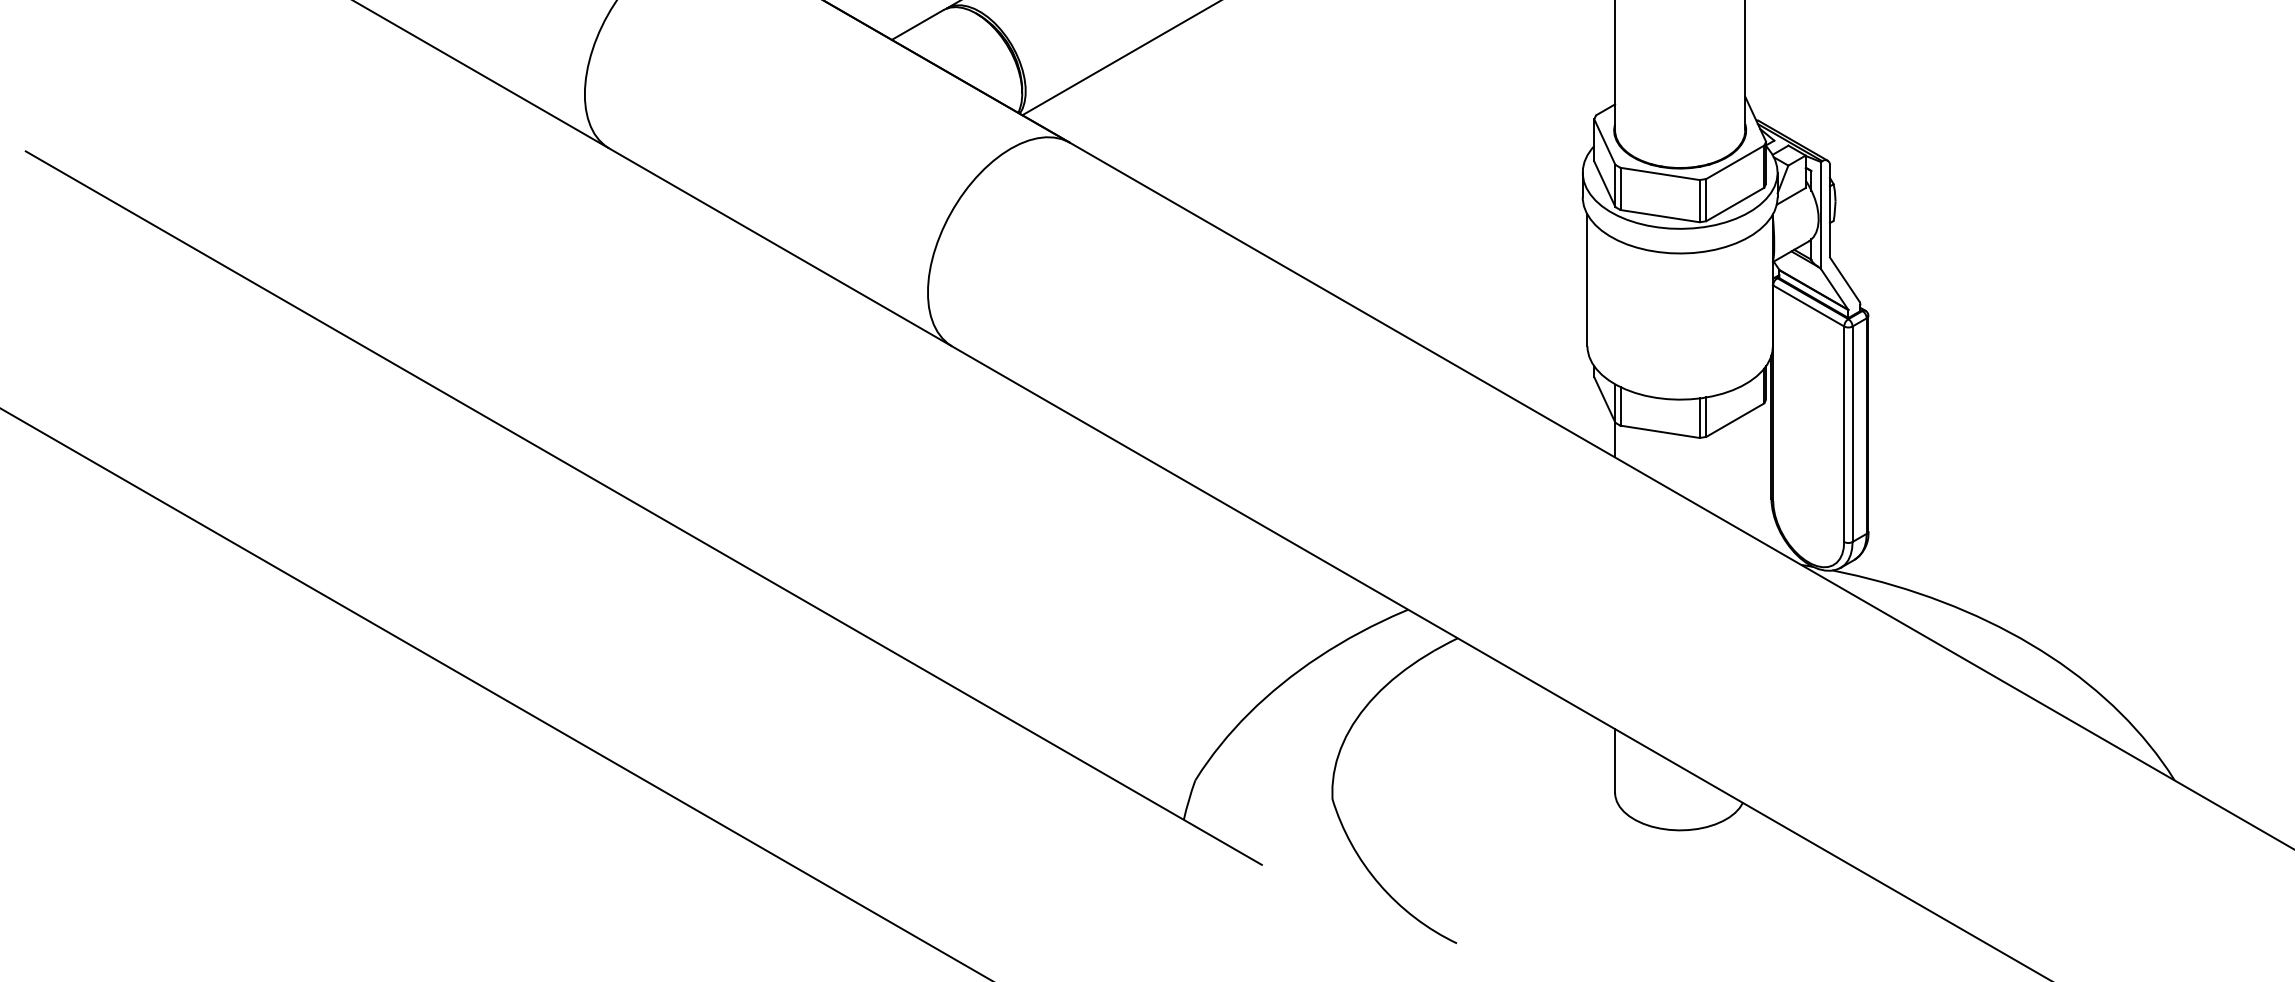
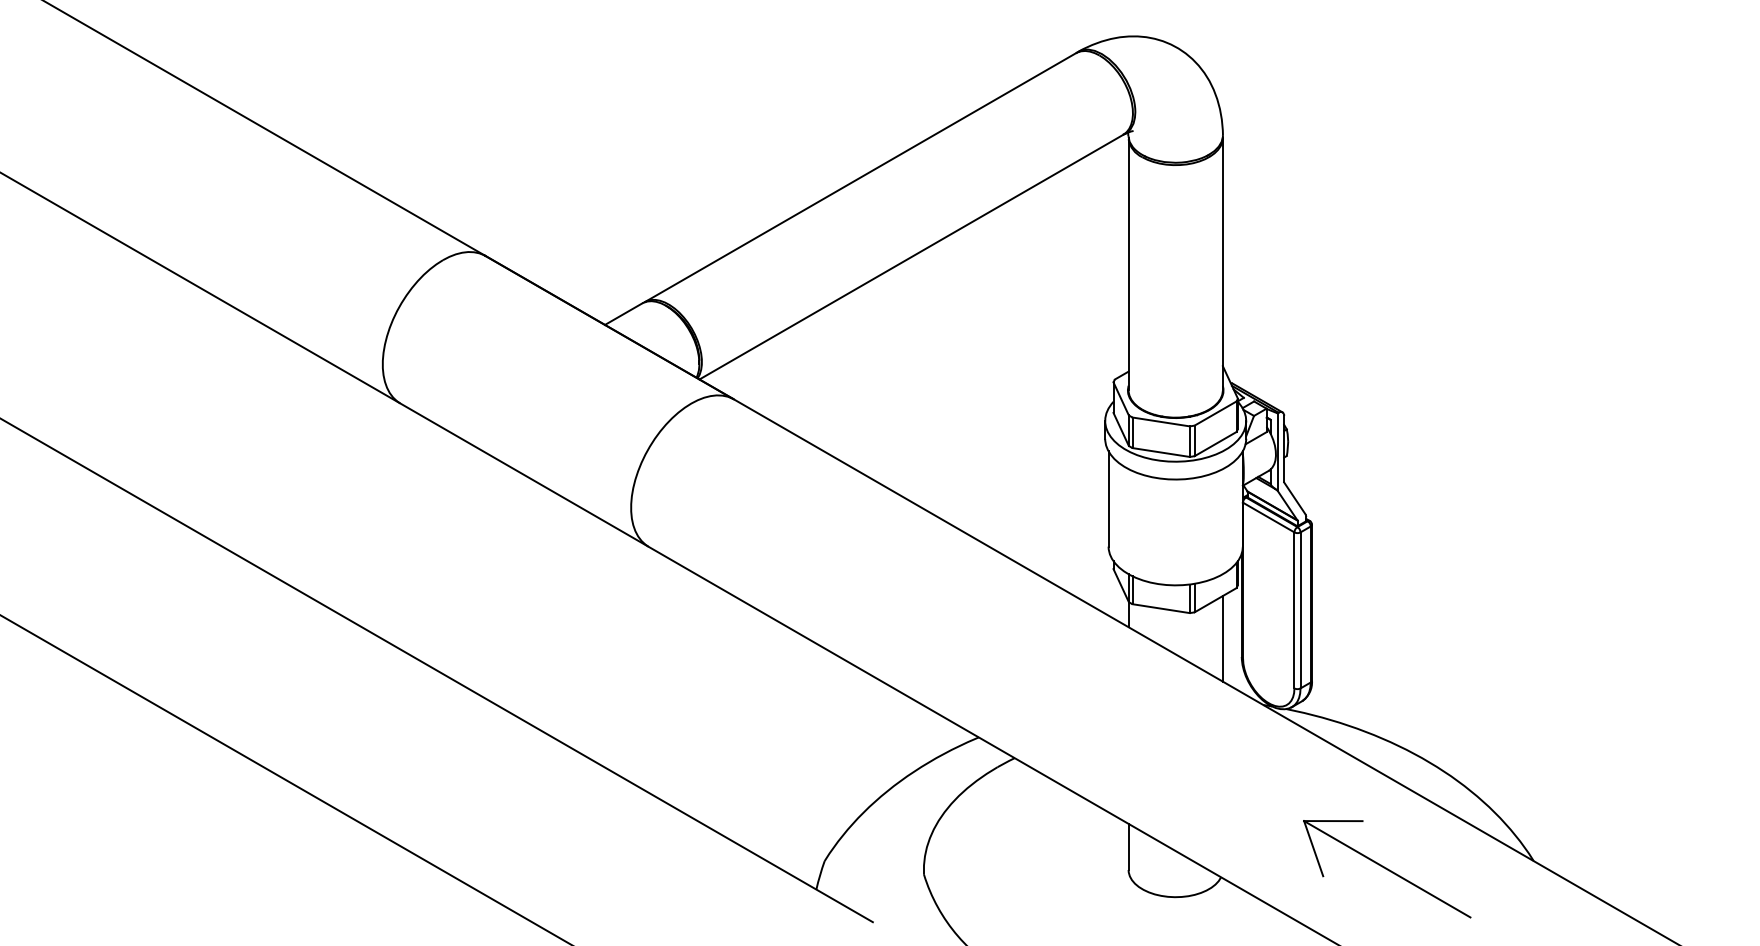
line: (1744, 473) -> (1222, 638), added
part: (1972, 792) -> (1387, 869), added

